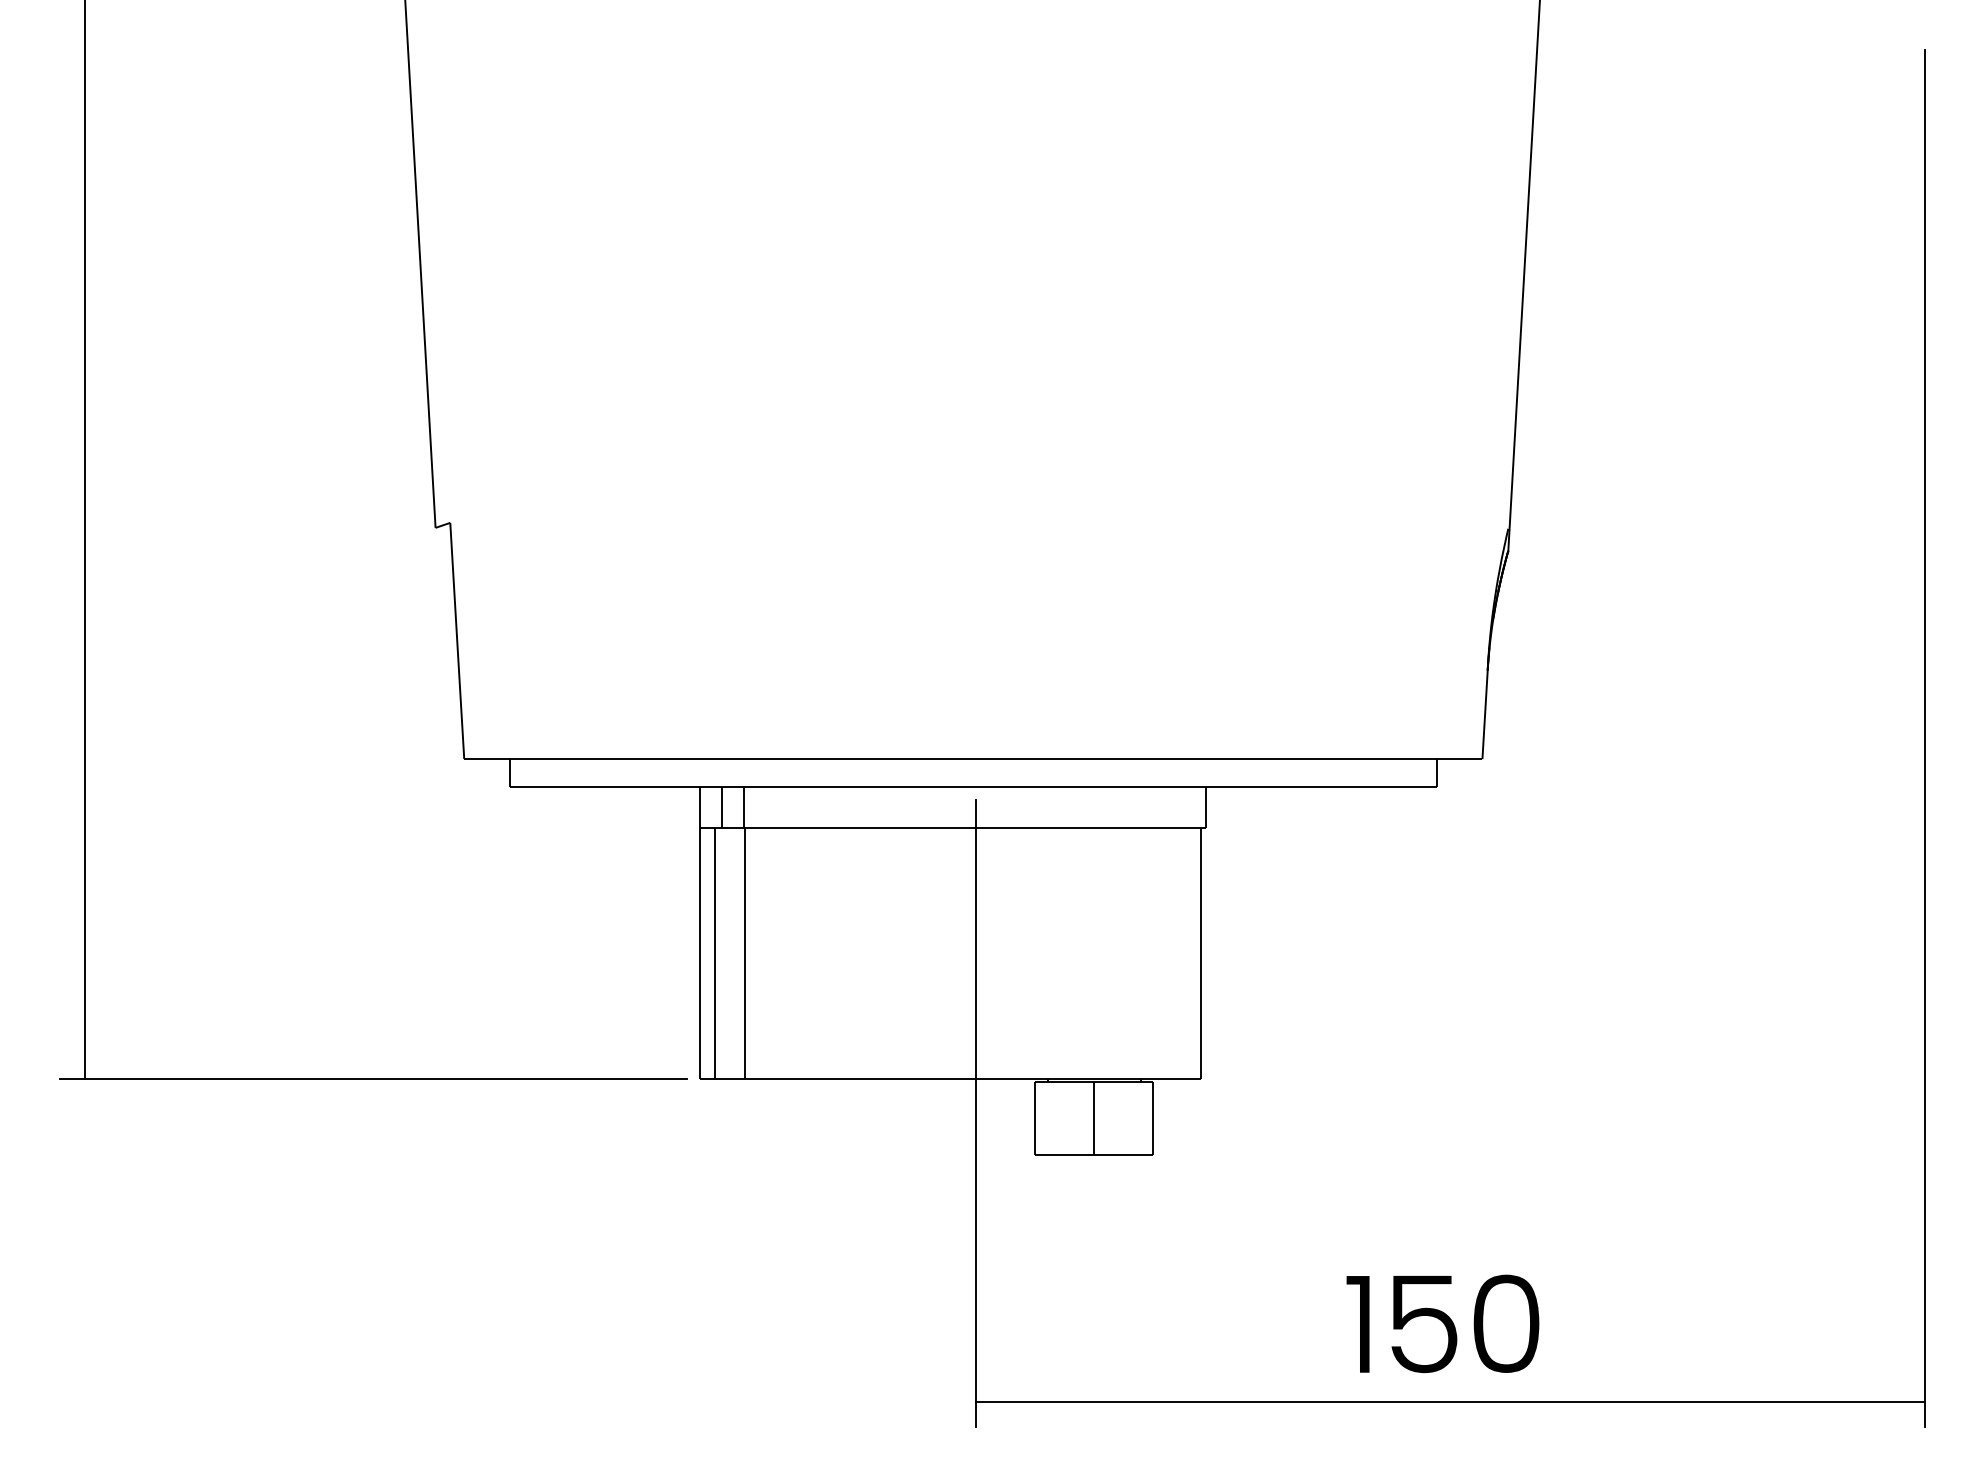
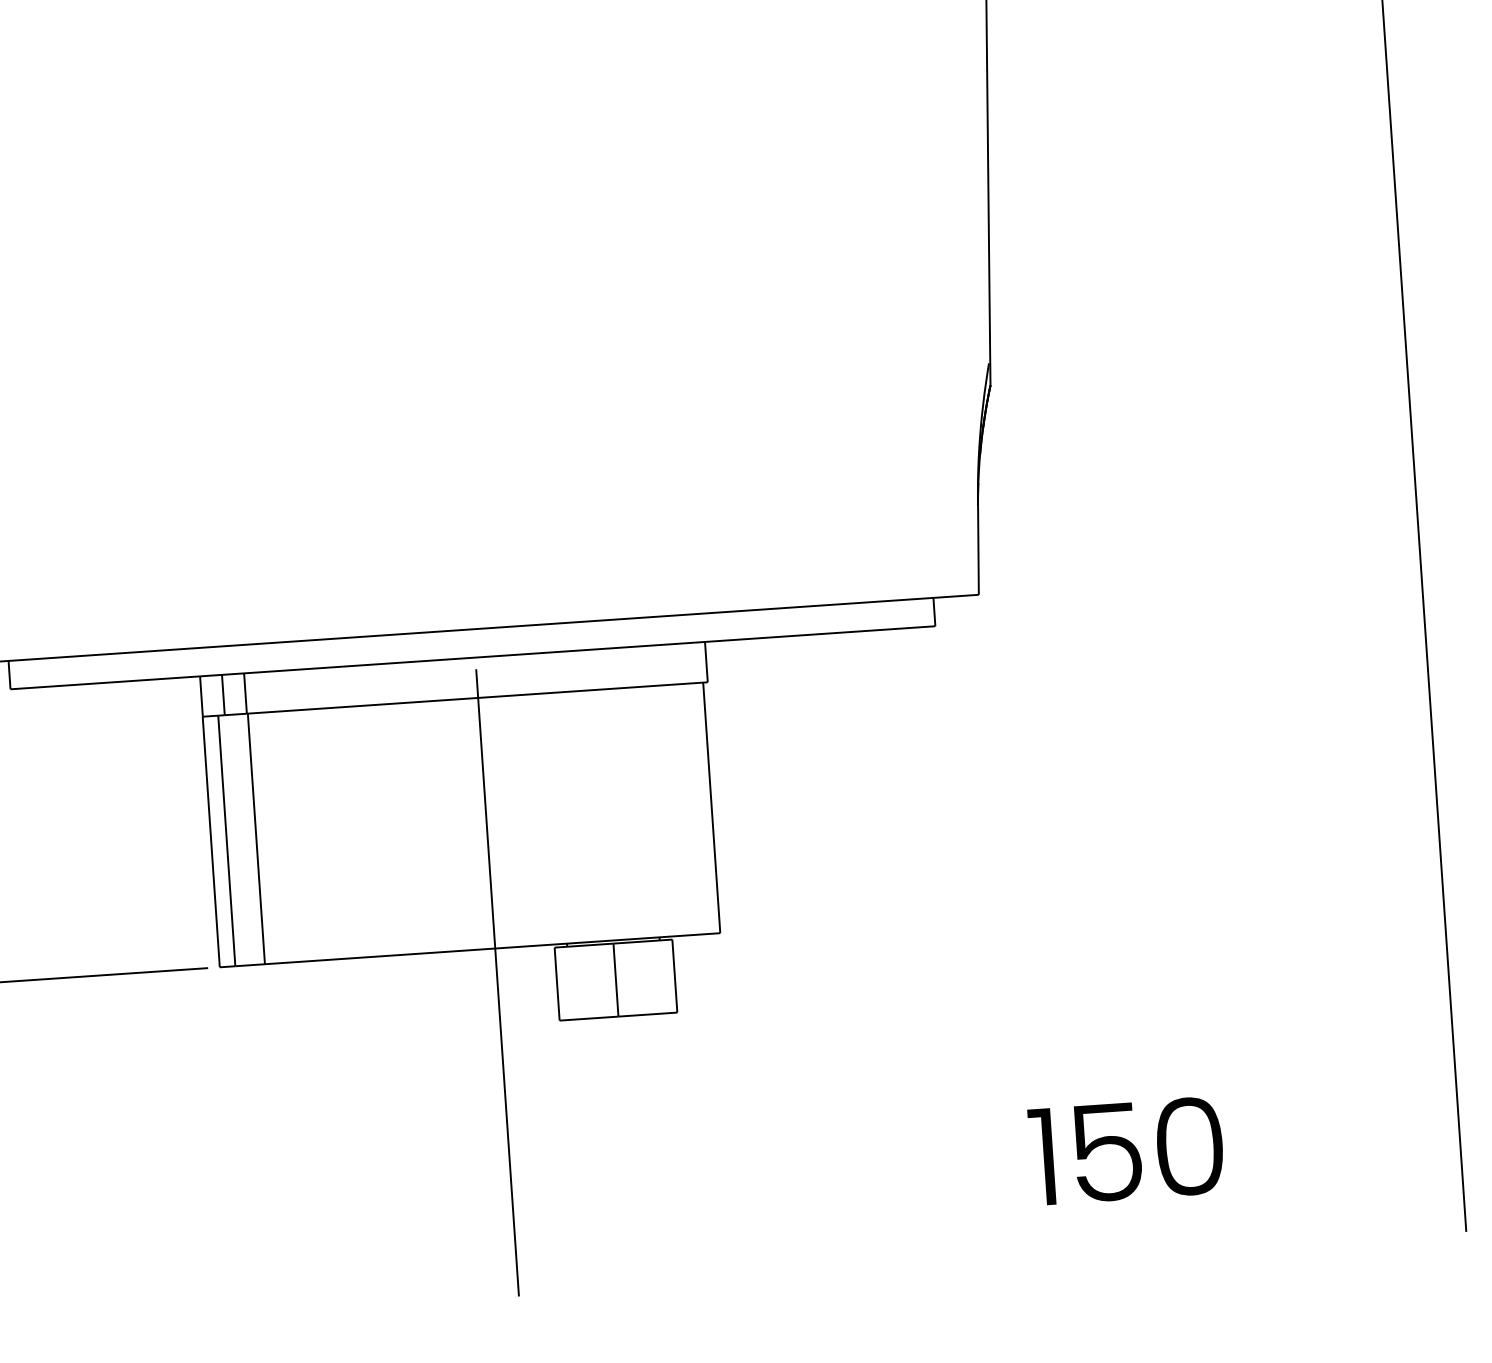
text: (1442, 1323) -> (1126, 1150), moved
line: (1450, 1401) -> (990, 1237), removed

